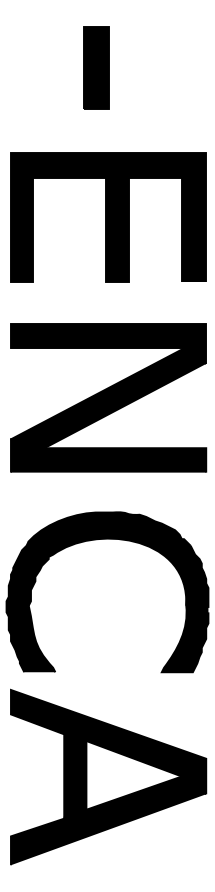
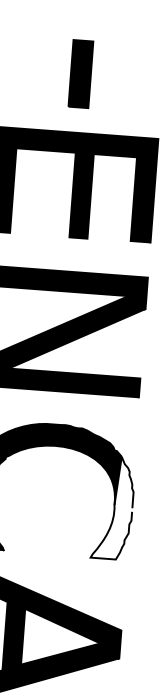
part: (96, 67) -> (81, 73), moved
fill: (184, 608) -> (112, 507), removed

